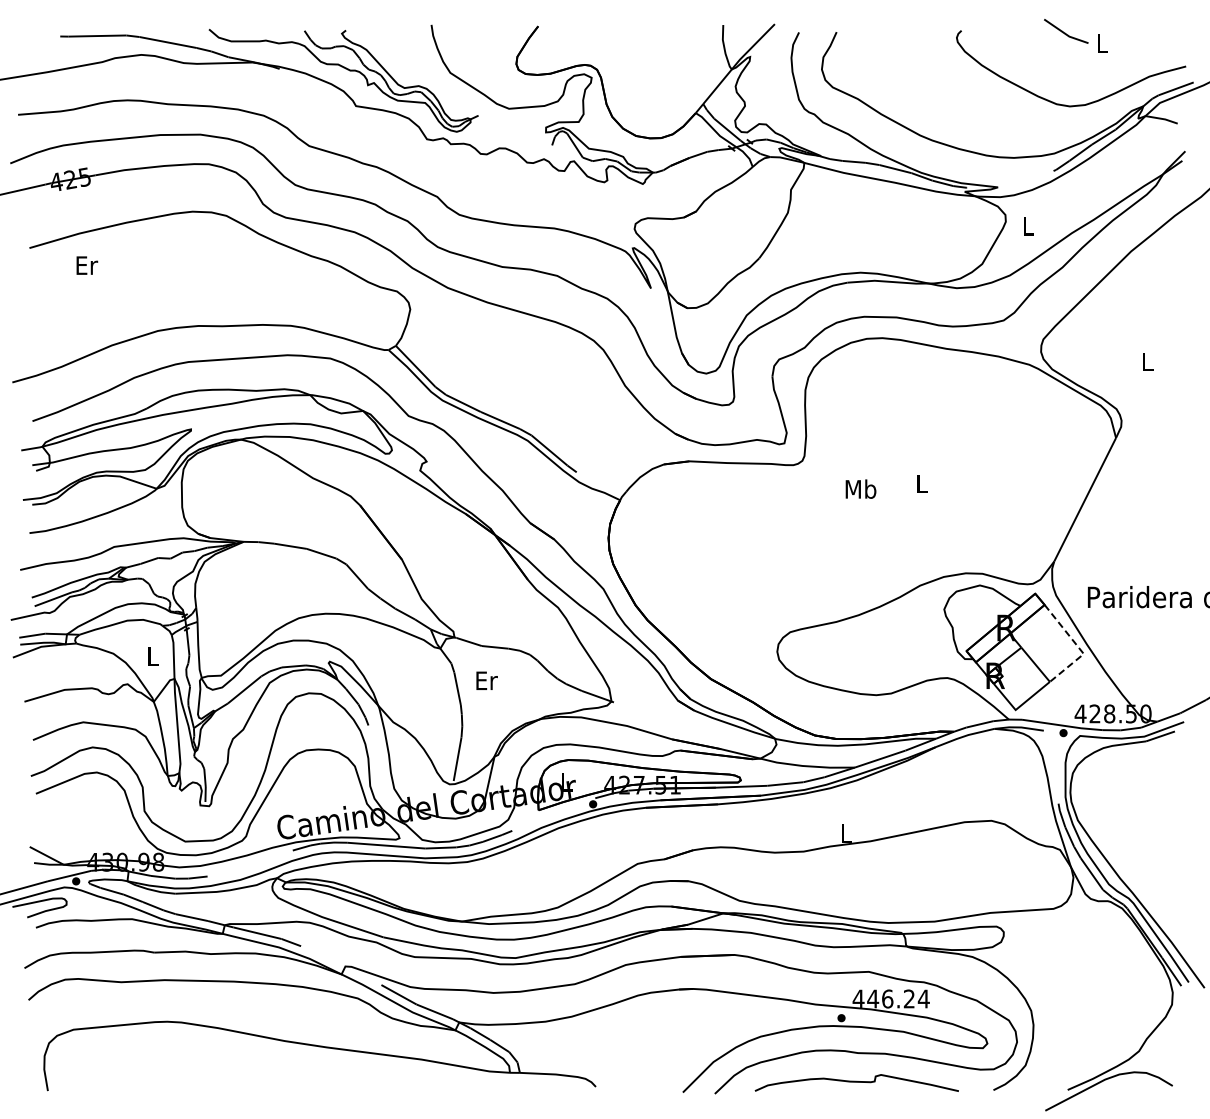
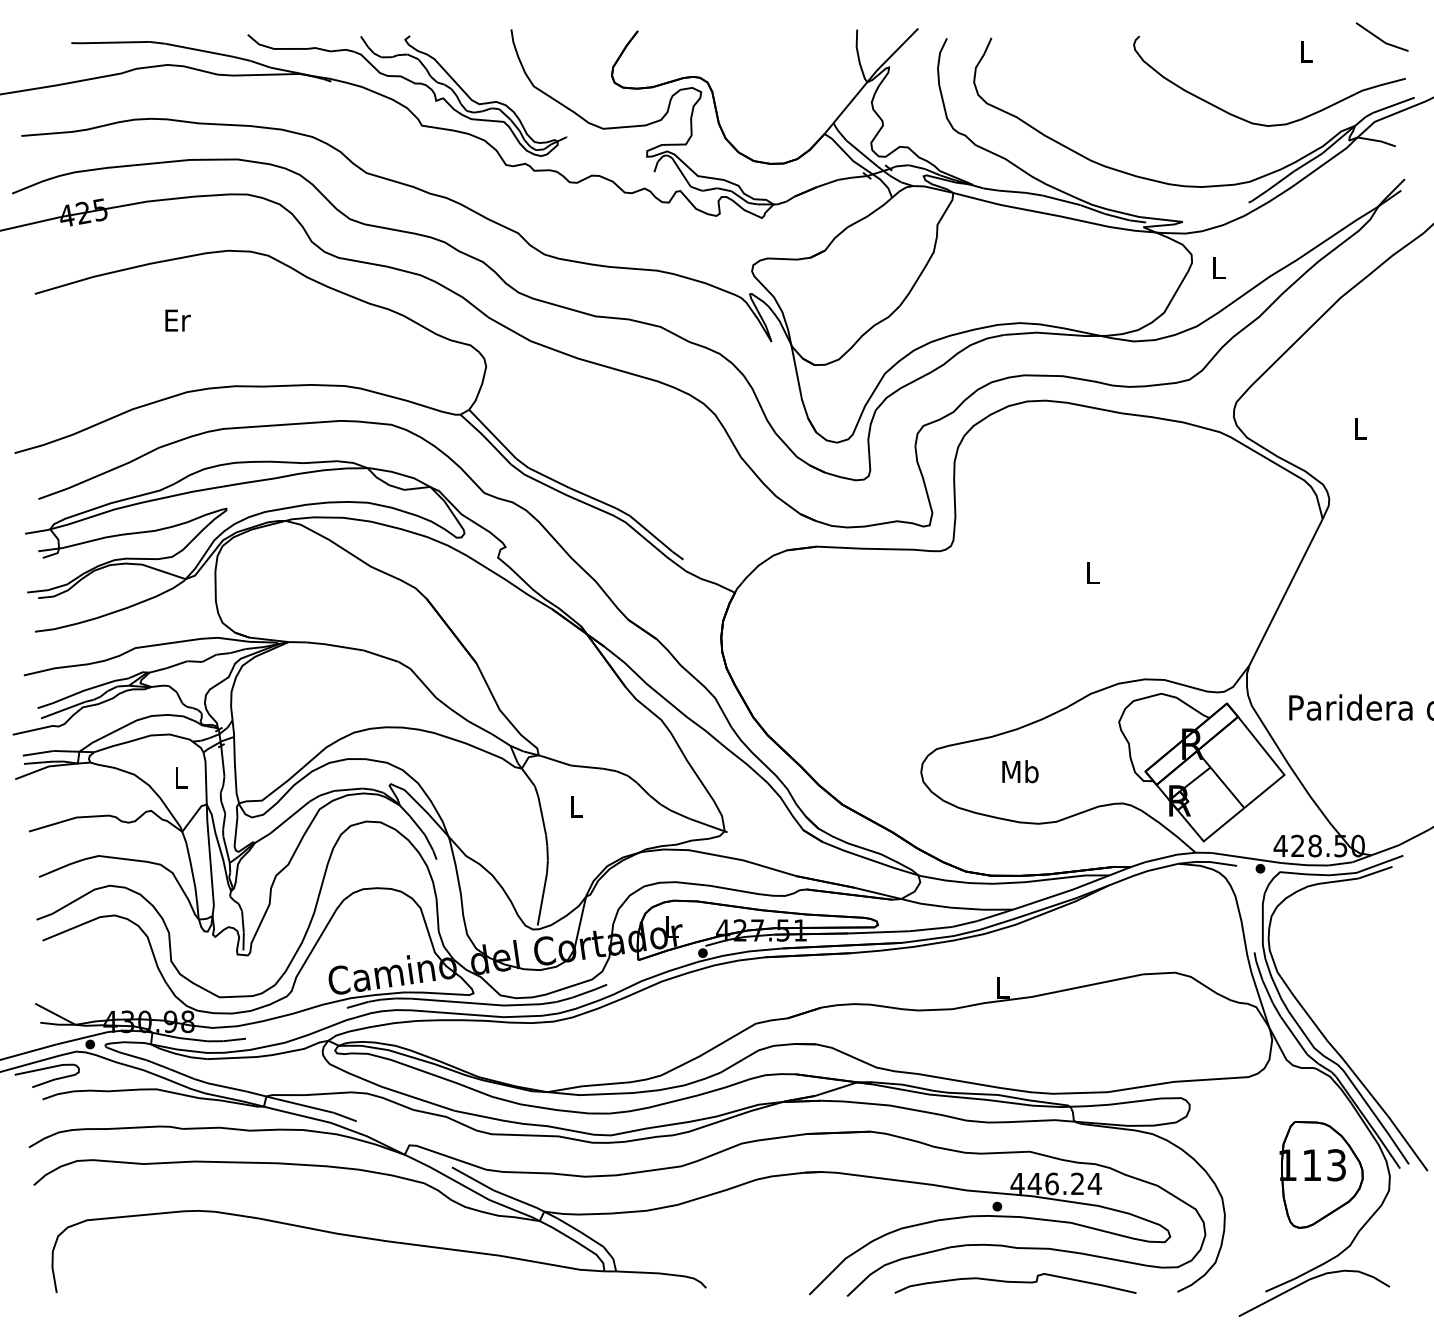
line: (1065, 32) -> (1381, 38), moved
text: (87, 265) -> (178, 320), moved
text: (860, 488) -> (1019, 770), moved
line: (1078, 647) -> (1278, 767), dashed -> solid
text: (486, 680) -> (576, 806), Er -> L
part: (1114, 991) -> (1320, 1175), added

